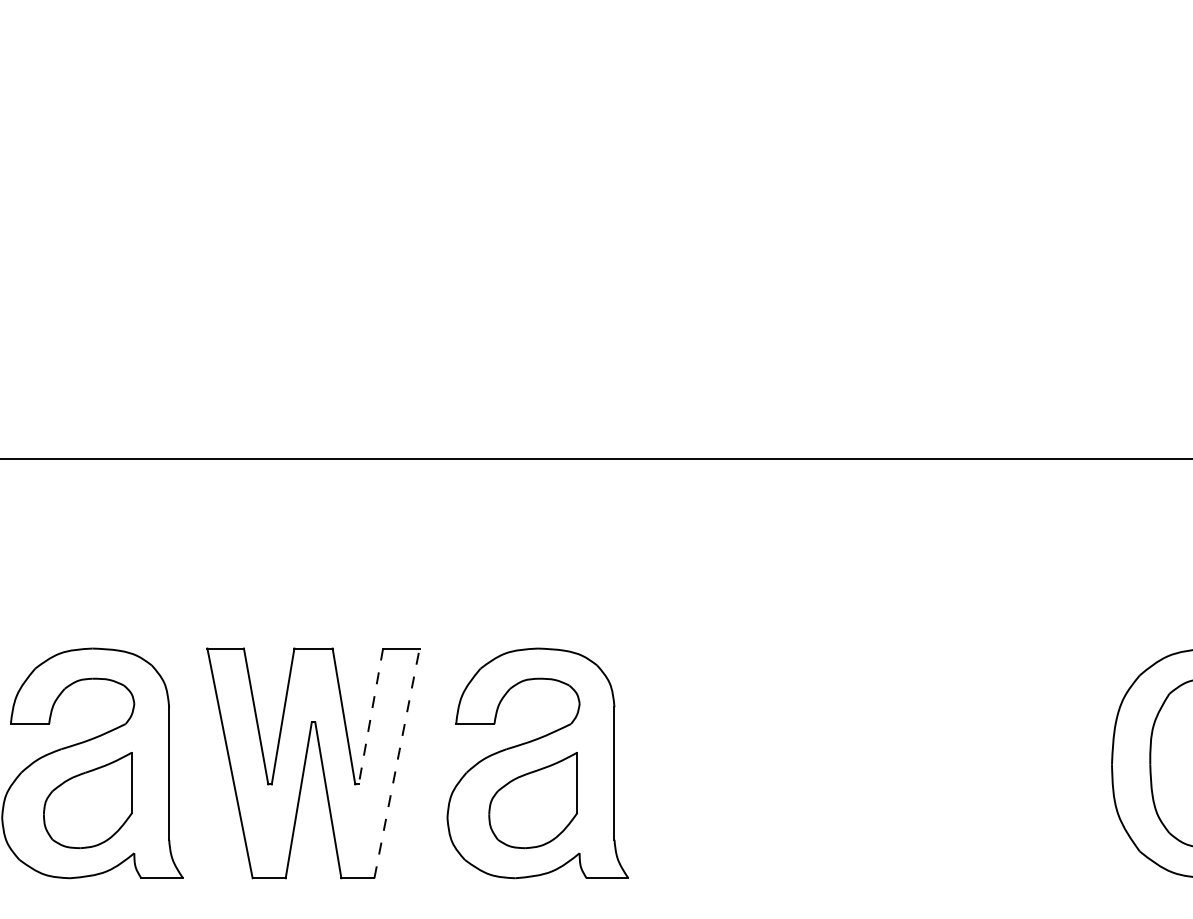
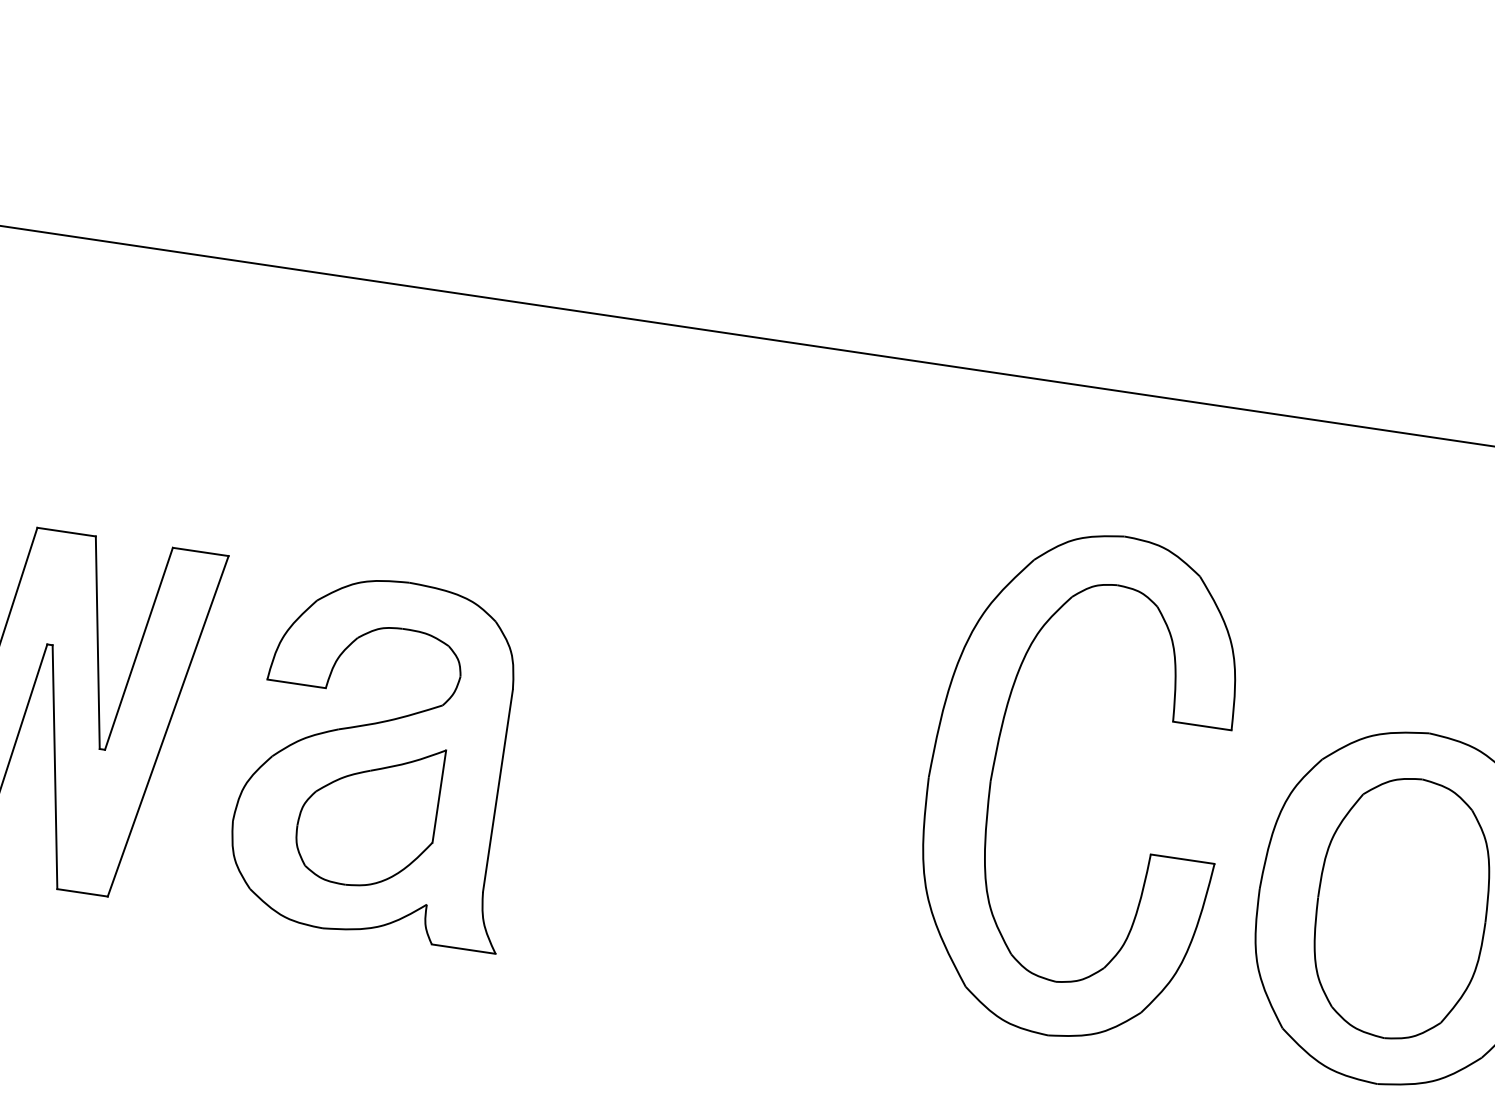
part: (930, 714) -> (993, 771), added
line: (370, 716) -> (138, 648), dashed -> solid
line: (397, 762) -> (169, 725), dashed -> solid

